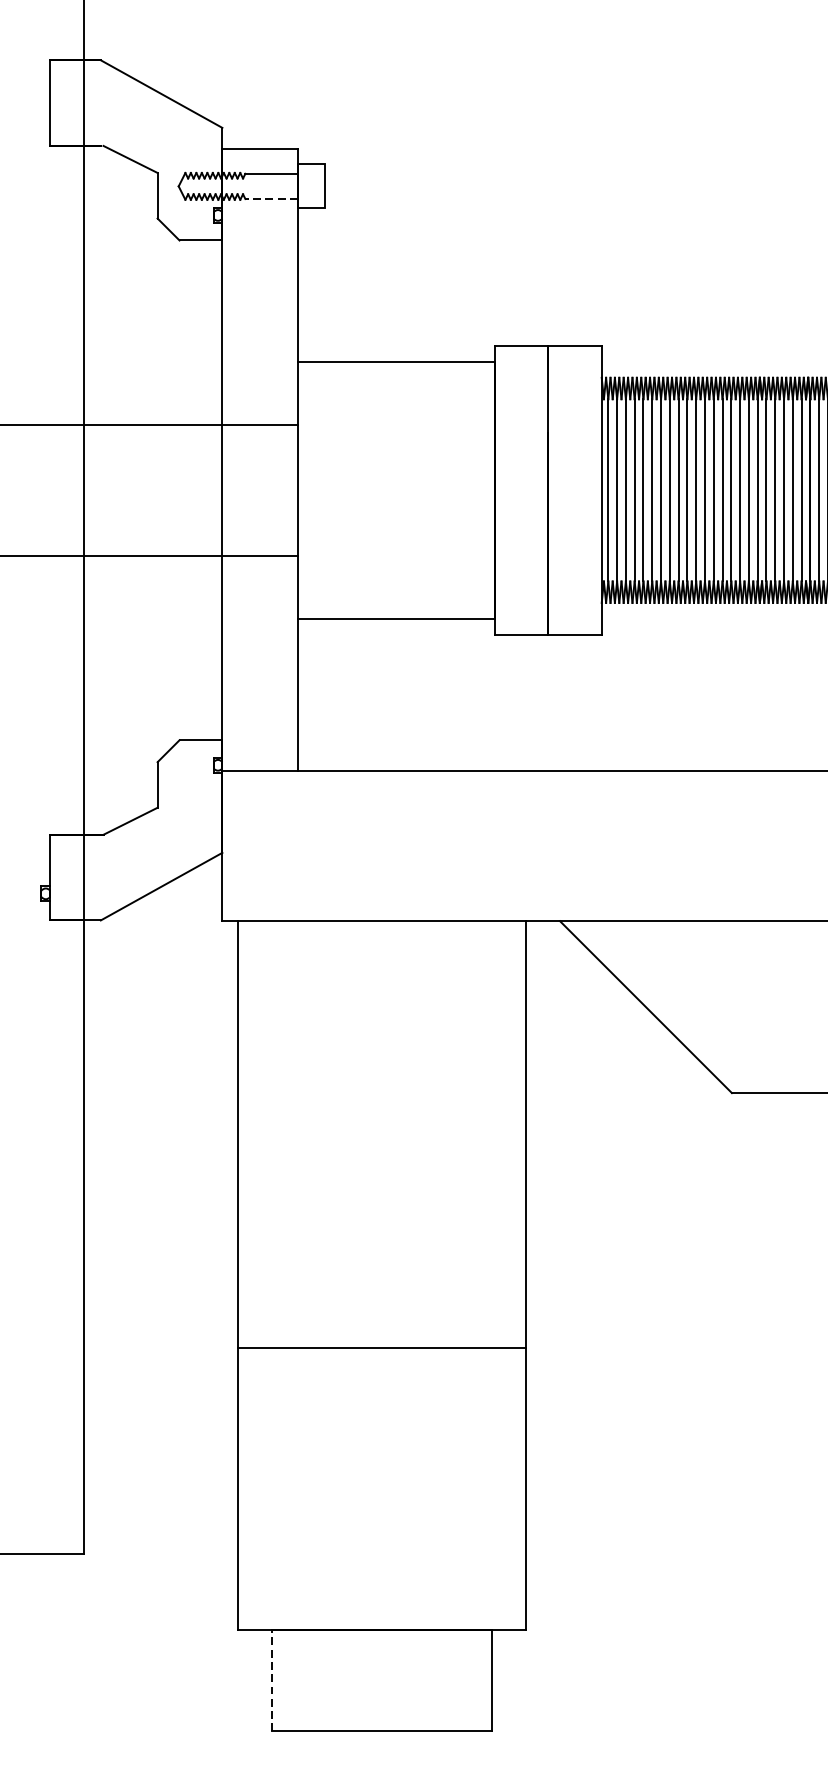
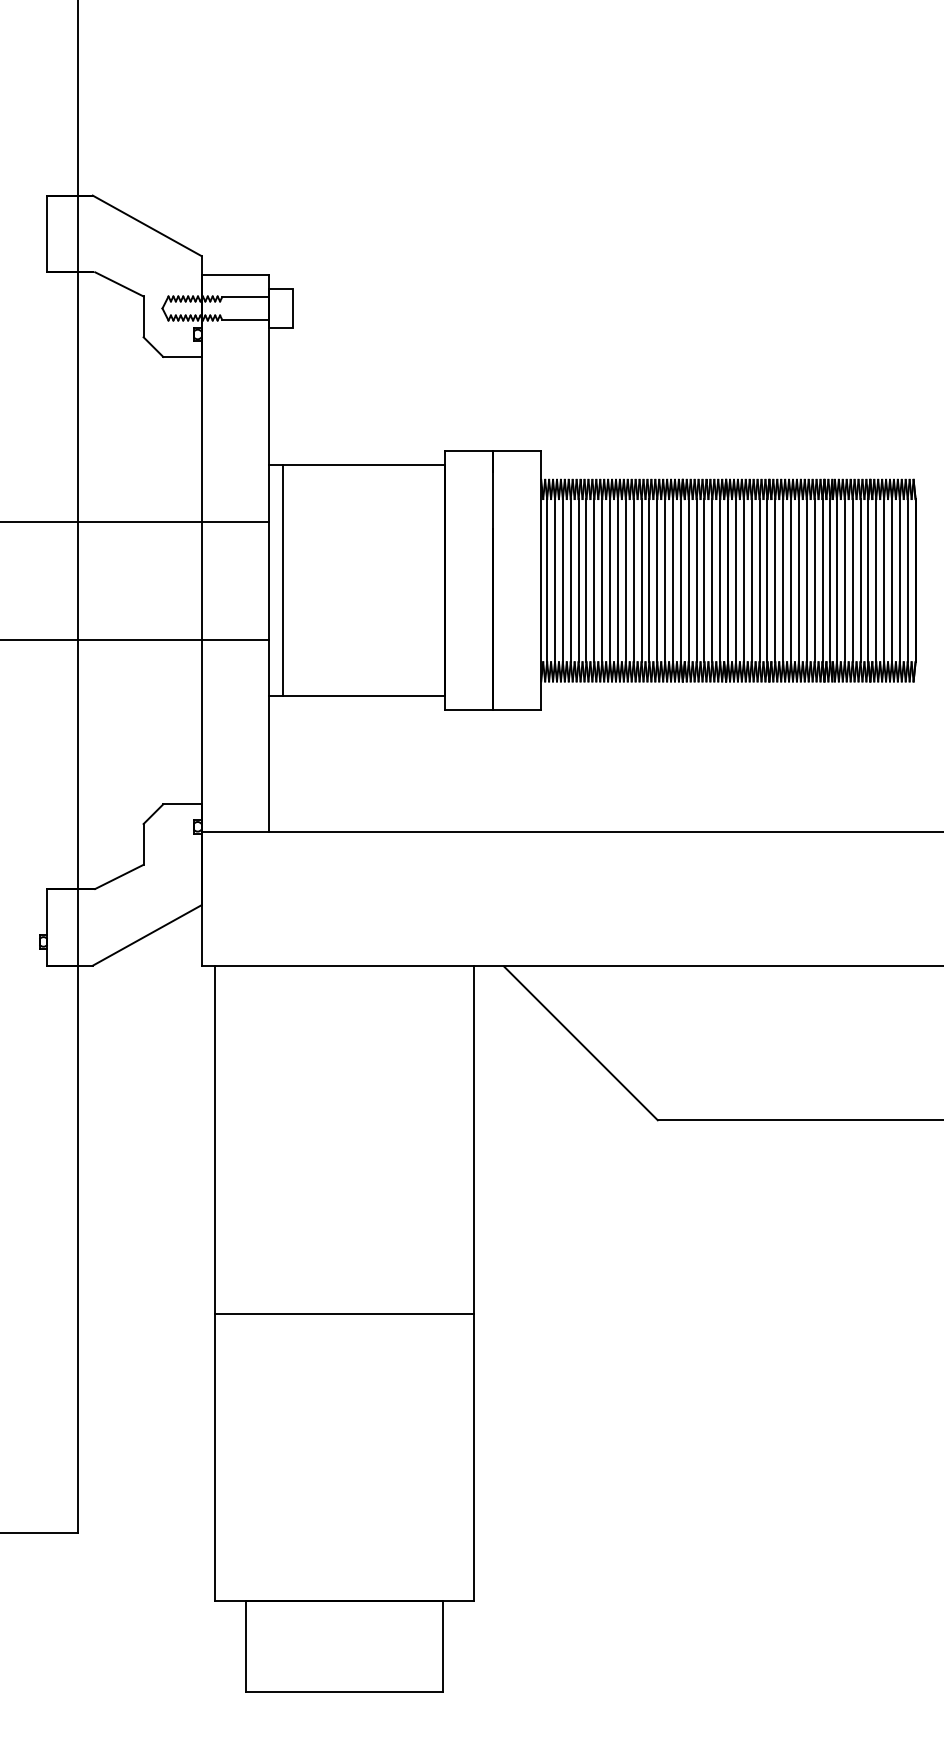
line: (271, 198) -> (245, 319), dashed -> solid
line: (312, 490) -> (282, 580), added
line: (381, 1347) -> (344, 1313), moved
line: (272, 1679) -> (246, 1645), dashed -> solid

